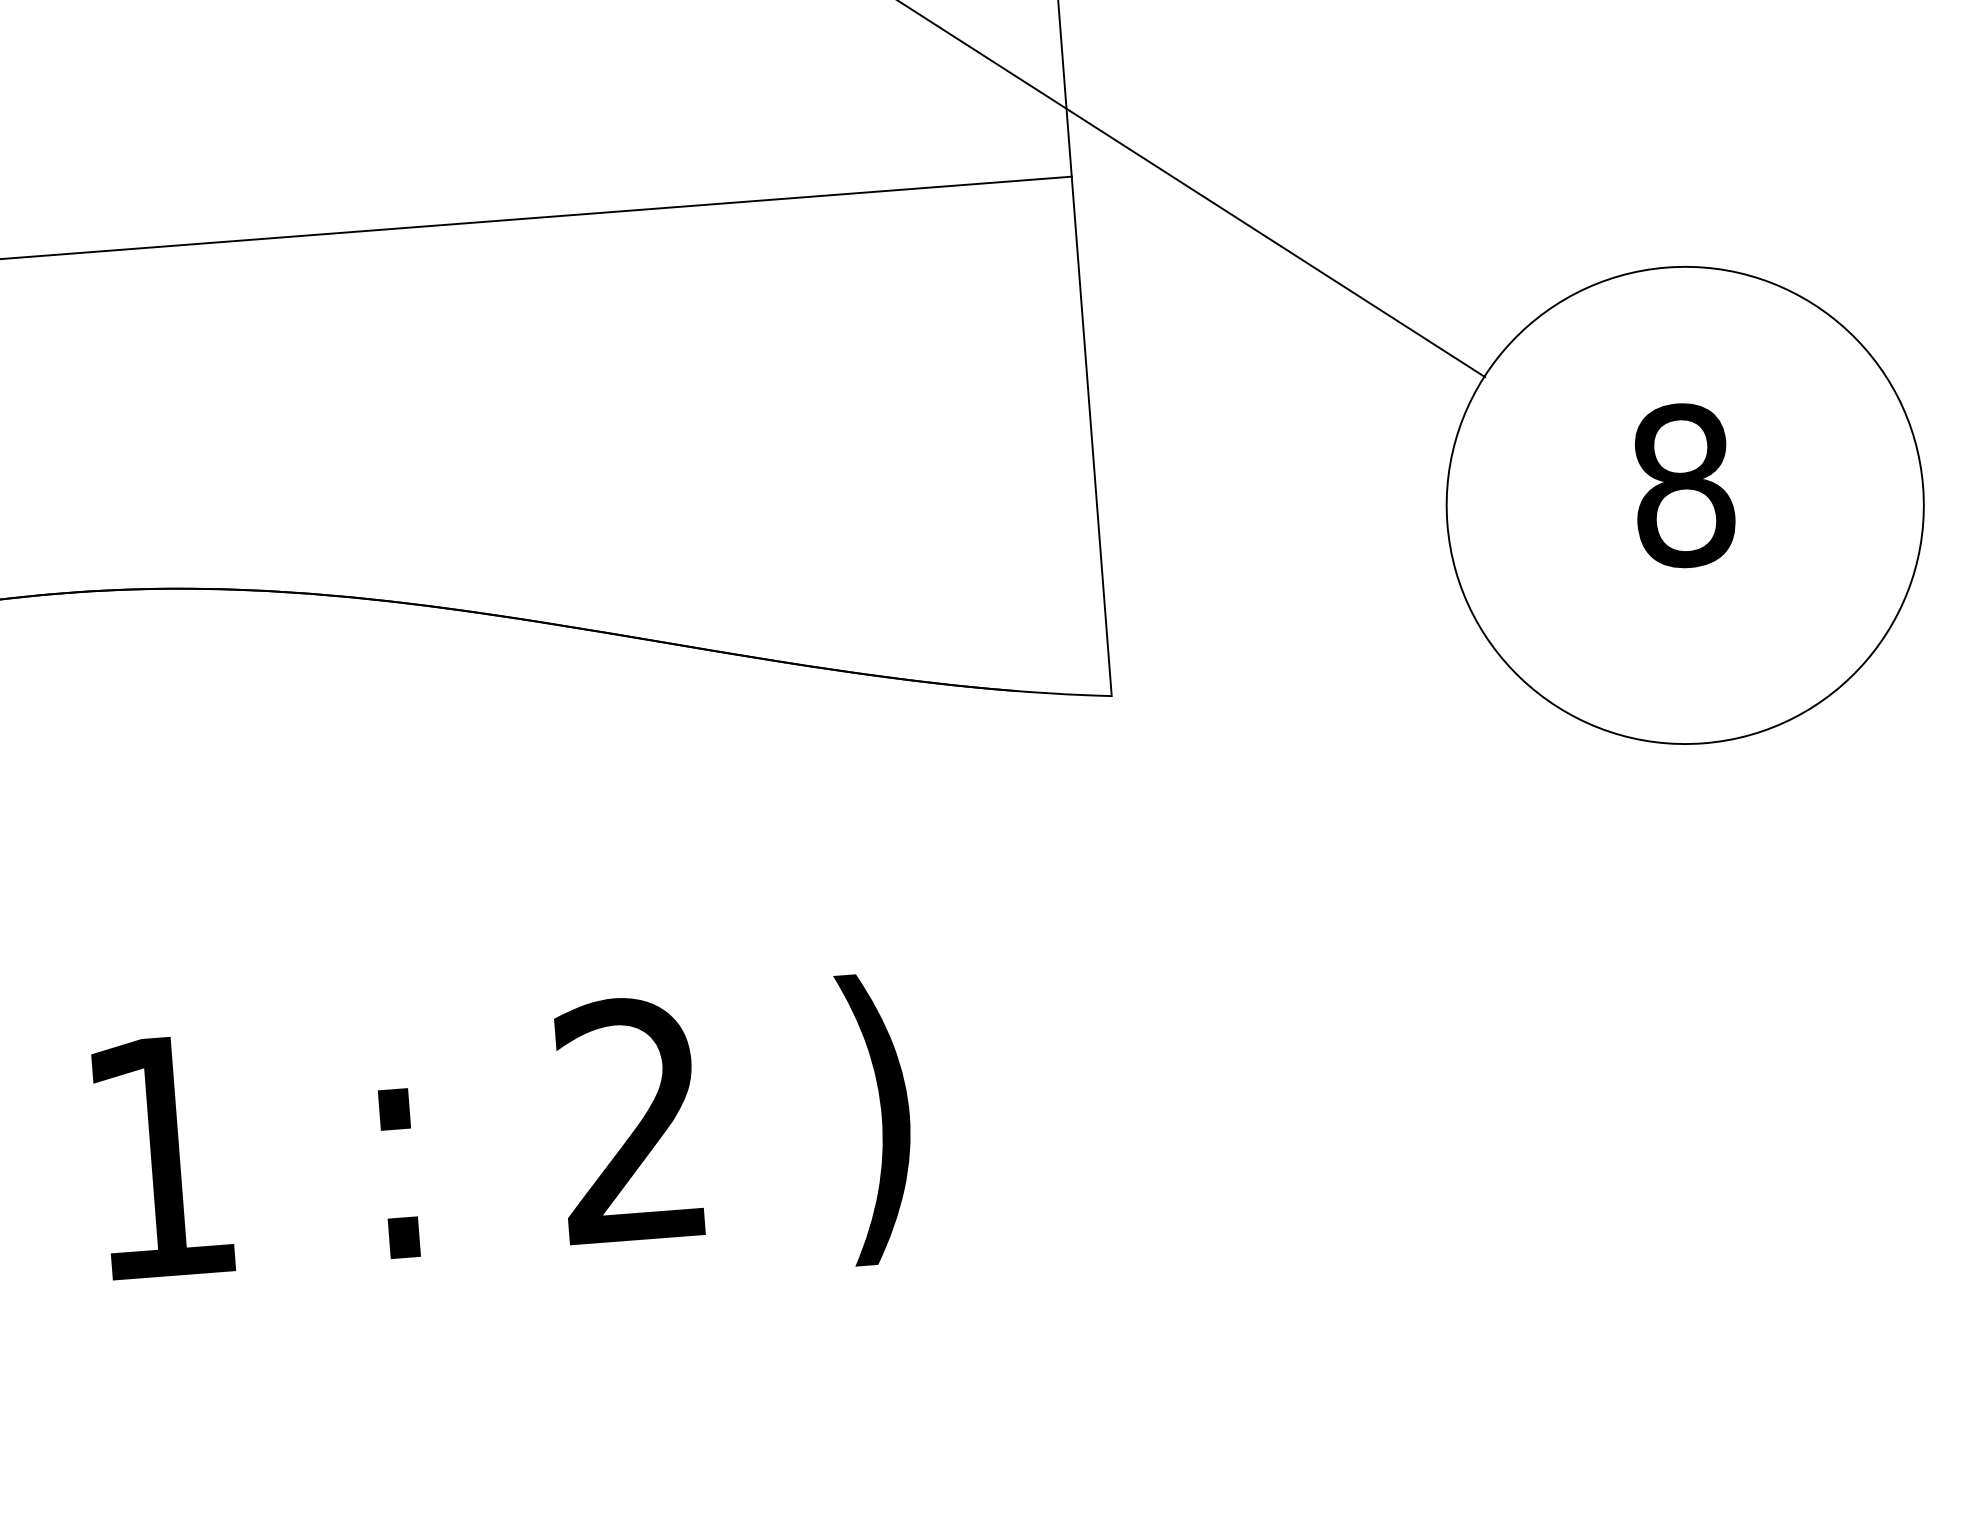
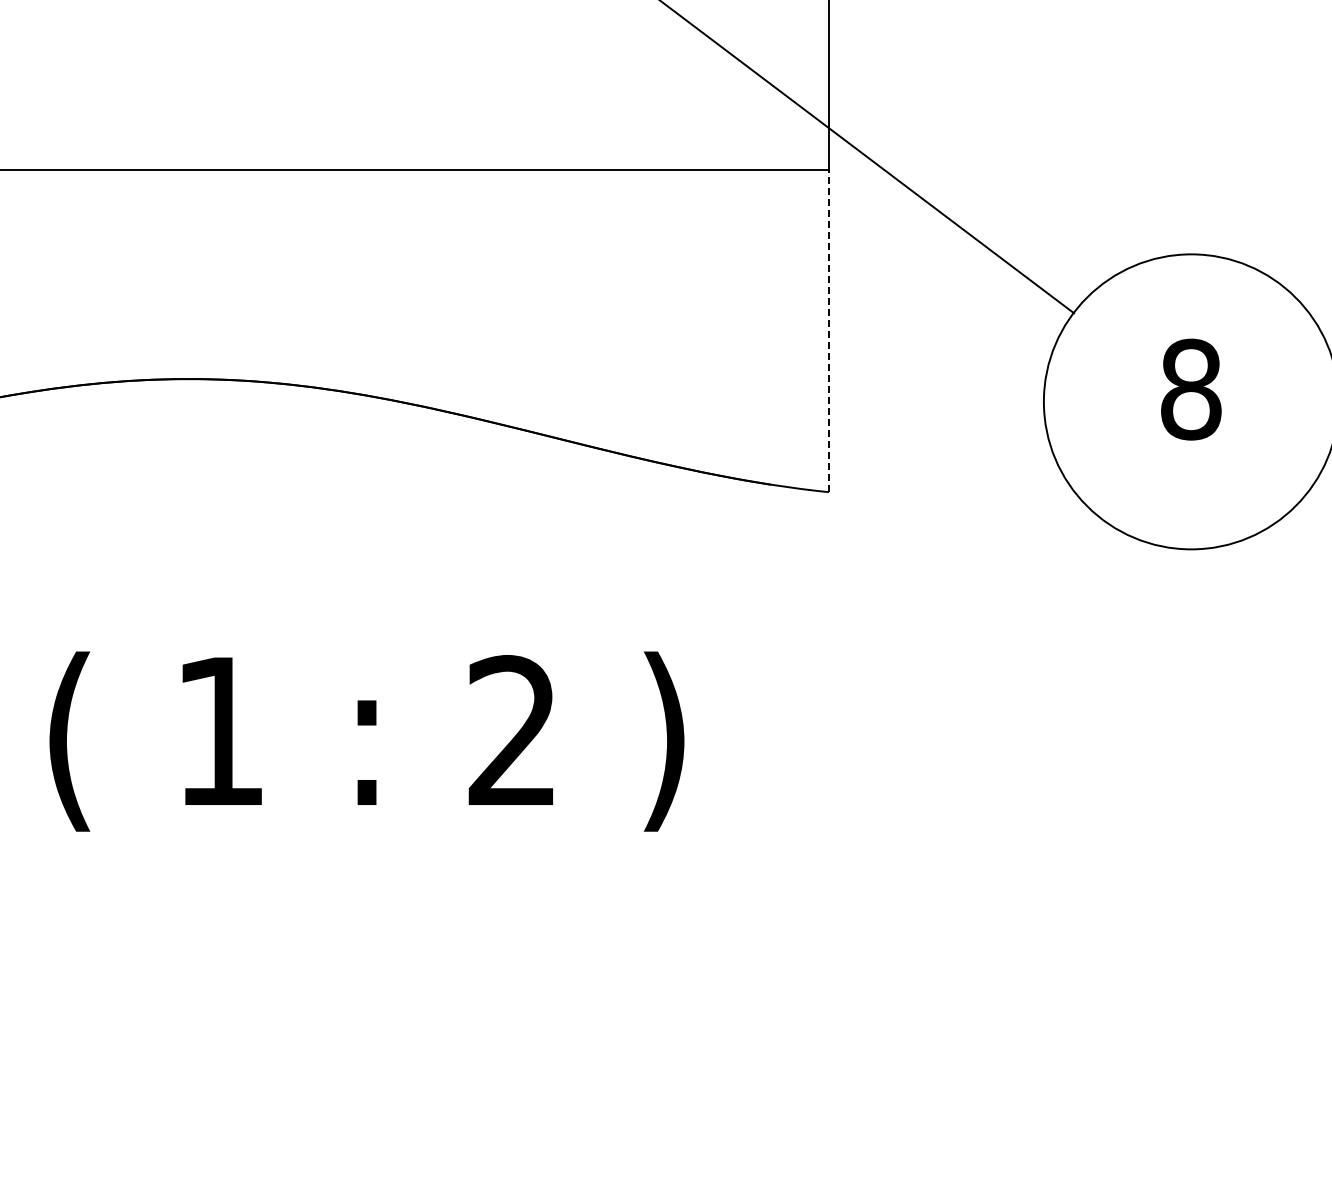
line: (1091, 435) -> (828, 330), solid -> dashed

